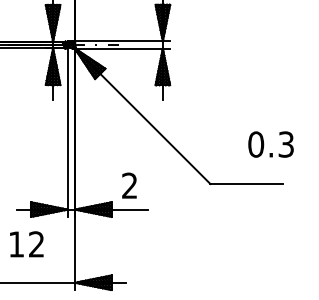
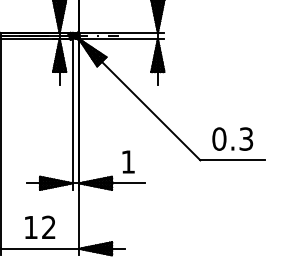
text: (270, 143) -> (232, 138), moved
text: (128, 185) -> (127, 161), 2 -> 1
text: (27, 243) -> (40, 226), moved

